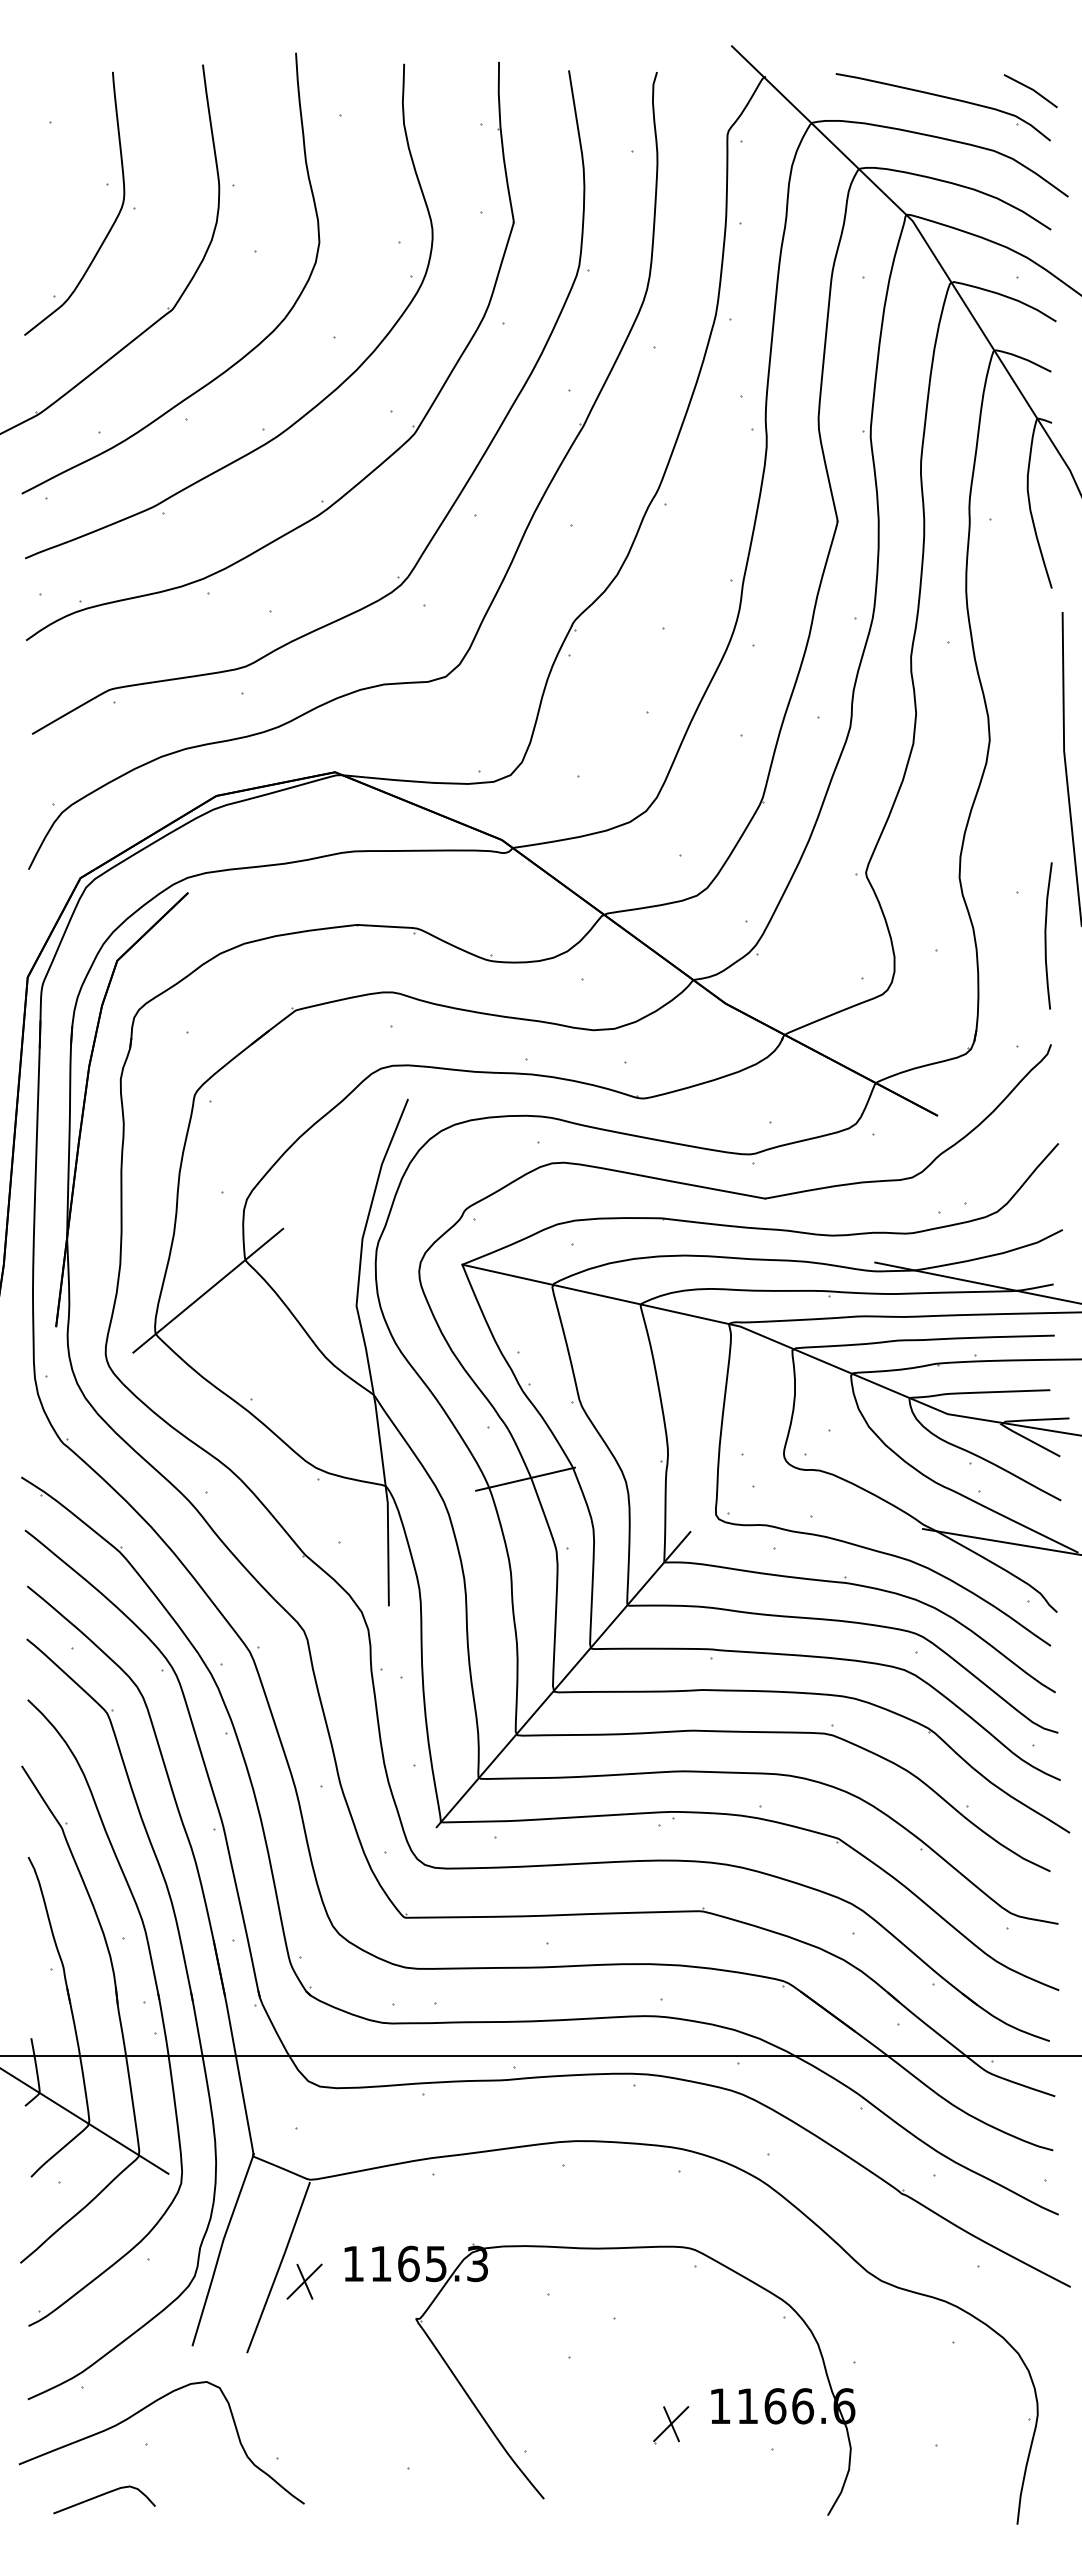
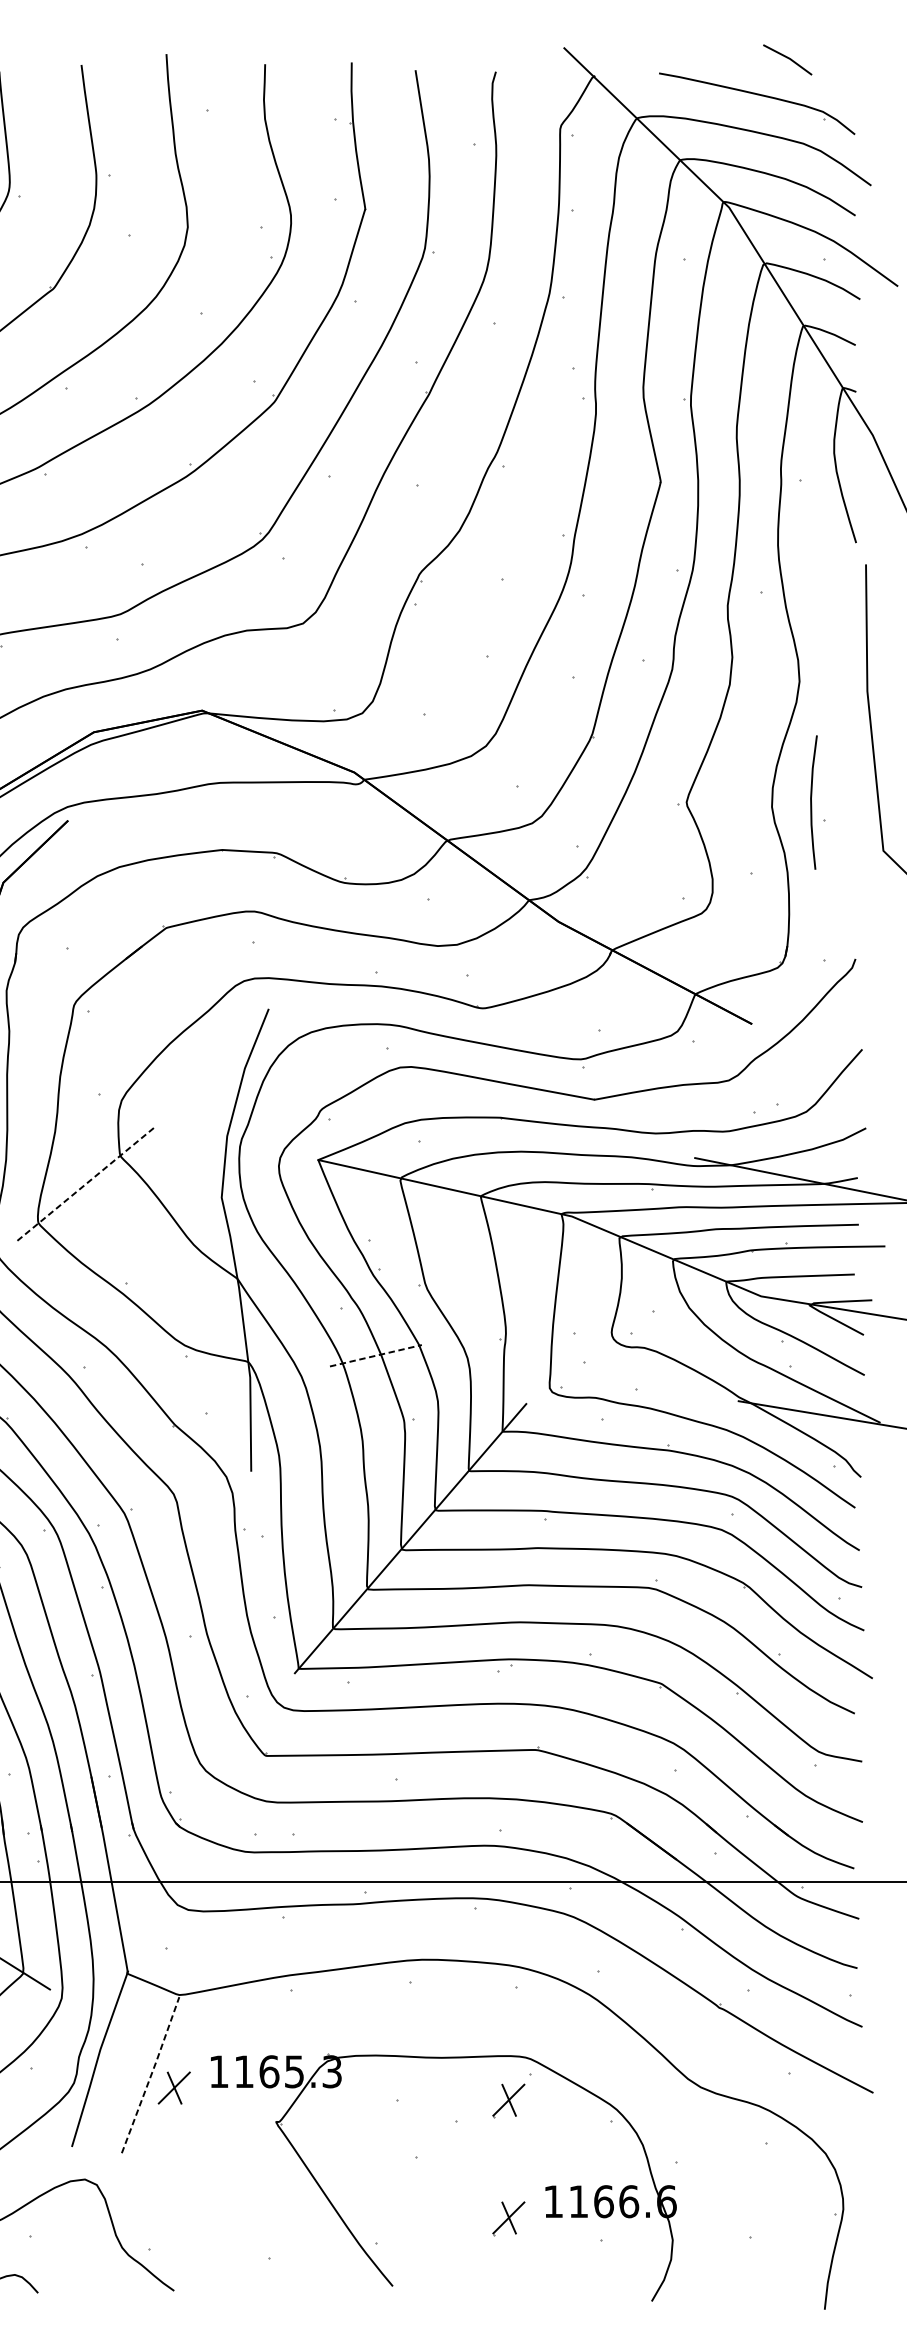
line: (1031, 90) -> (788, 59), moved
curve: (1046, 935) -> (812, 802), moved
line: (208, 1290) -> (86, 1183), solid -> dashed
line: (525, 1479) -> (375, 1356), solid -> dashed
line: (279, 2267) -> (151, 2075), solid -> dashed
part: (671, 2296) -> (509, 2101), added

